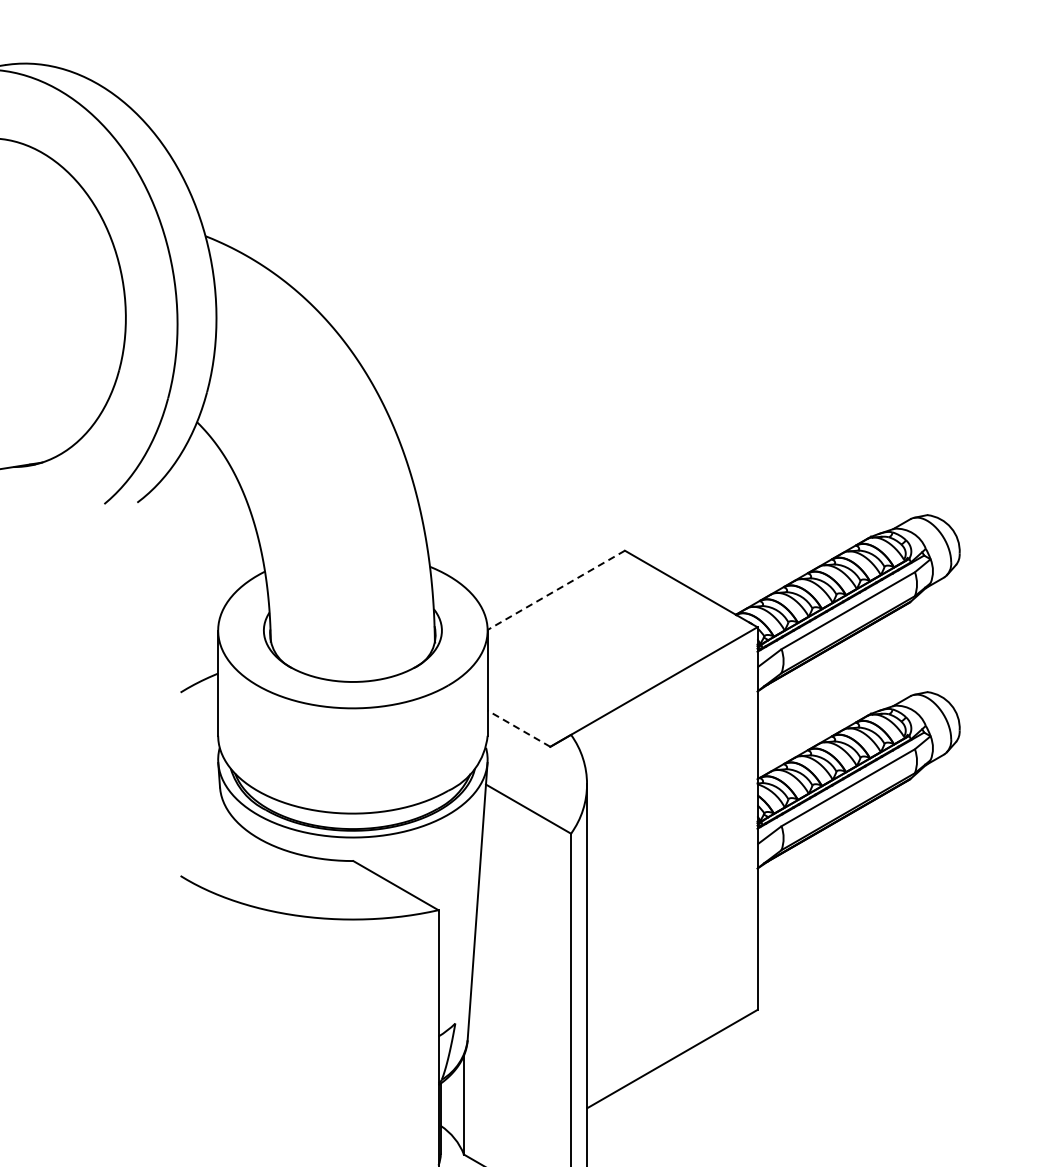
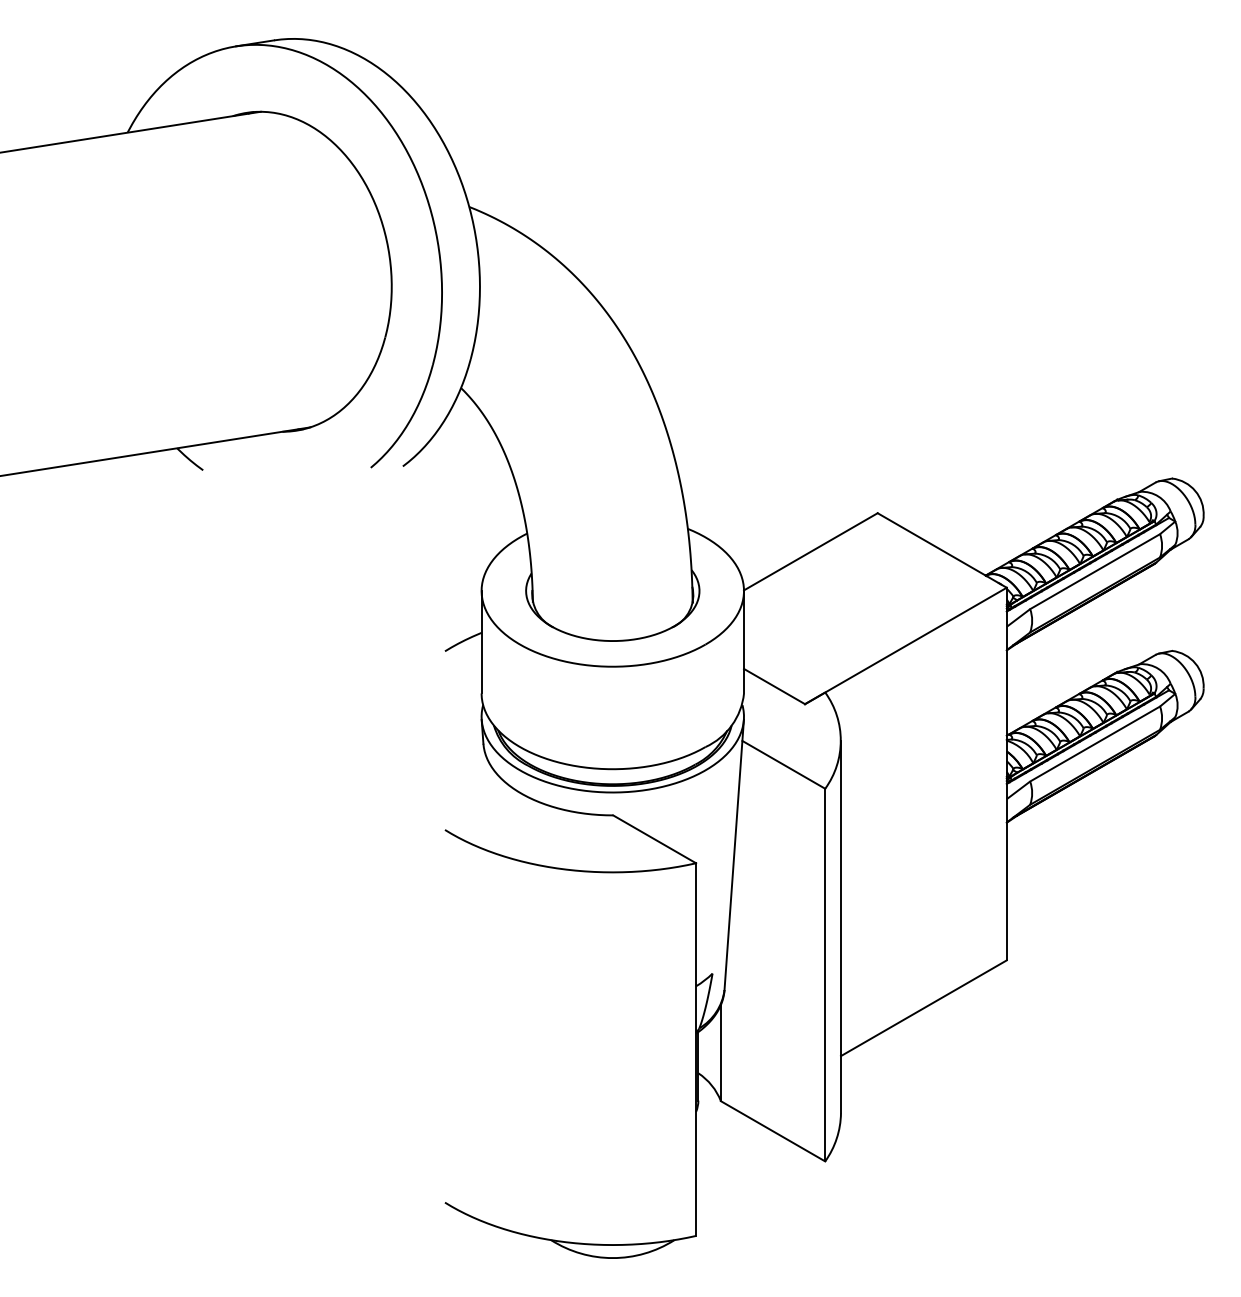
line: (555, 591) -> (810, 552), dashed -> solid
line: (518, 728) -> (774, 686), dashed -> solid

